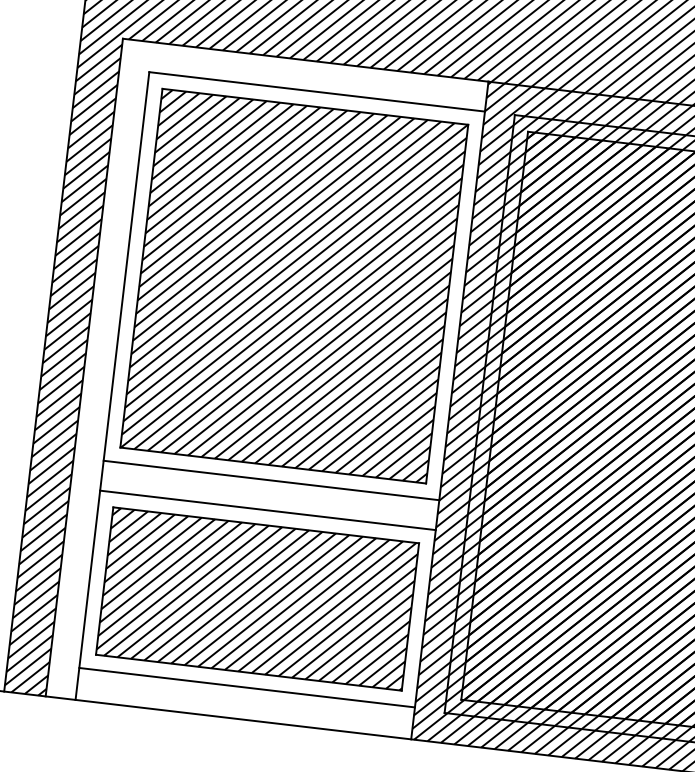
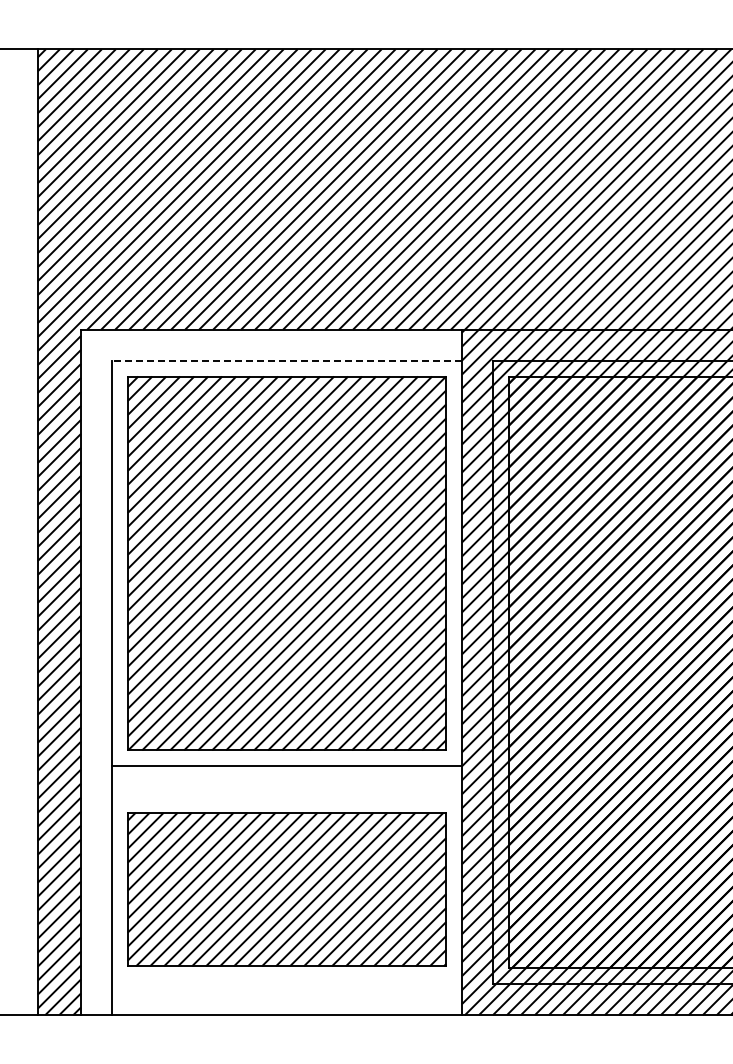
line: (317, 91) -> (287, 360), solid -> dashed
line: (267, 510) -> (286, 797), removed
line: (246, 687) -> (286, 981), removed

